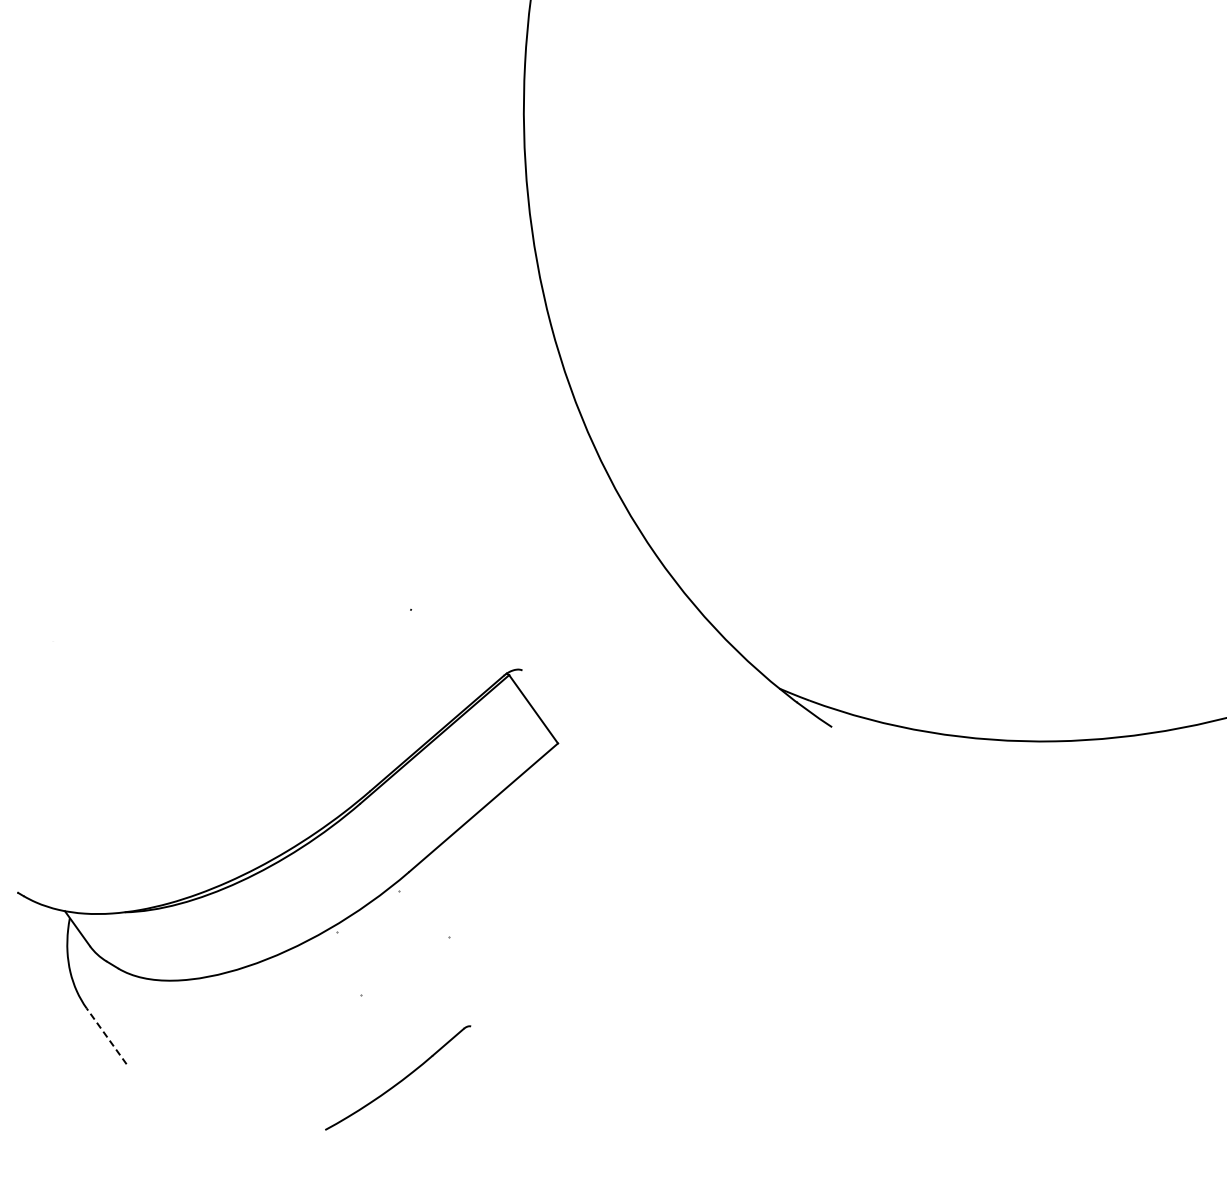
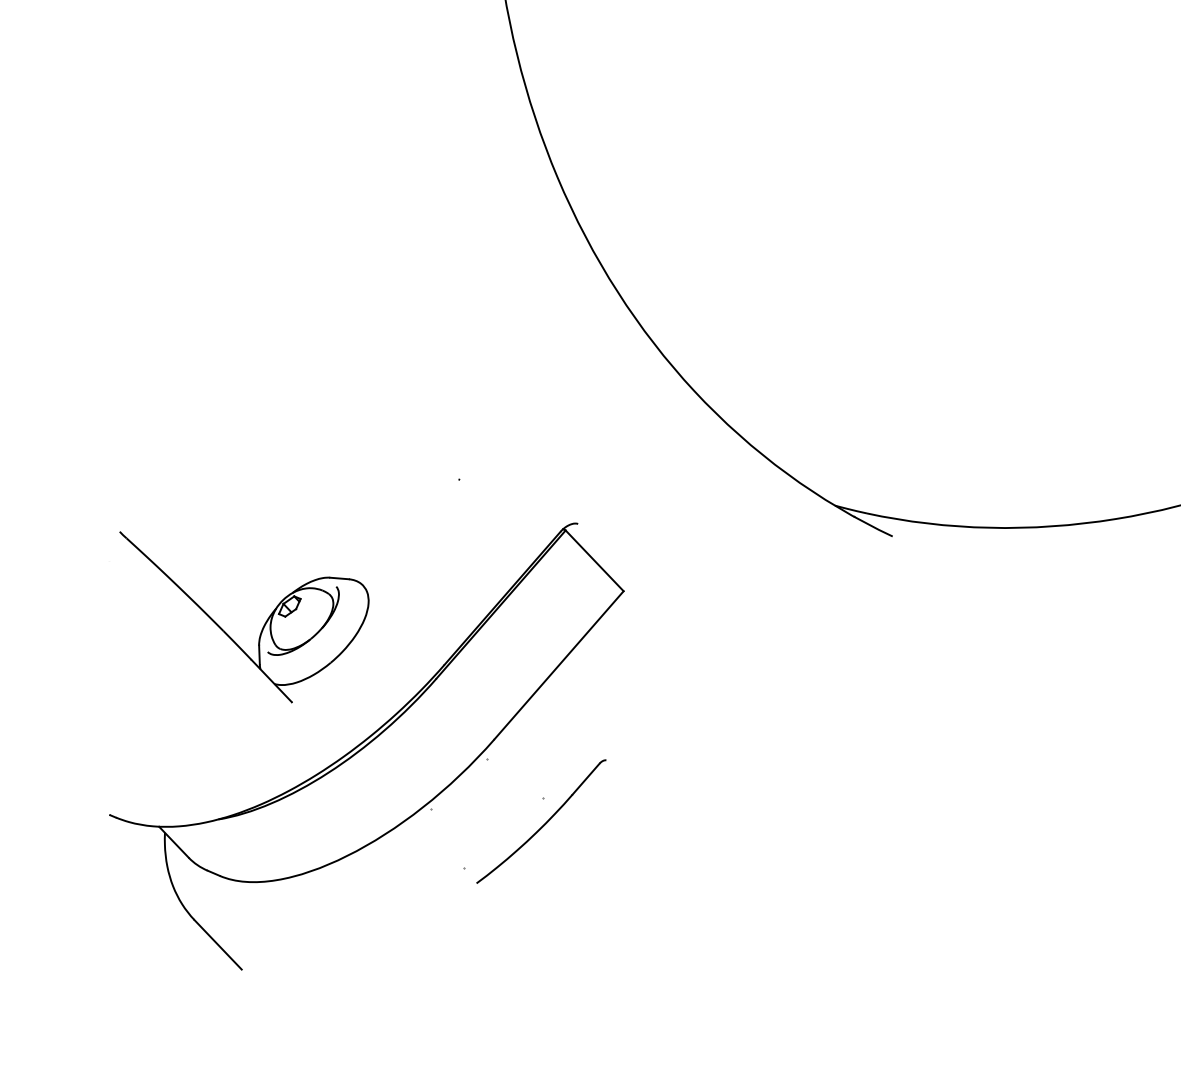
part: (199, 722) -> (265, 620), added
line: (106, 1035) -> (217, 943), dashed -> solid
part: (398, 1077) -> (541, 821), moved

